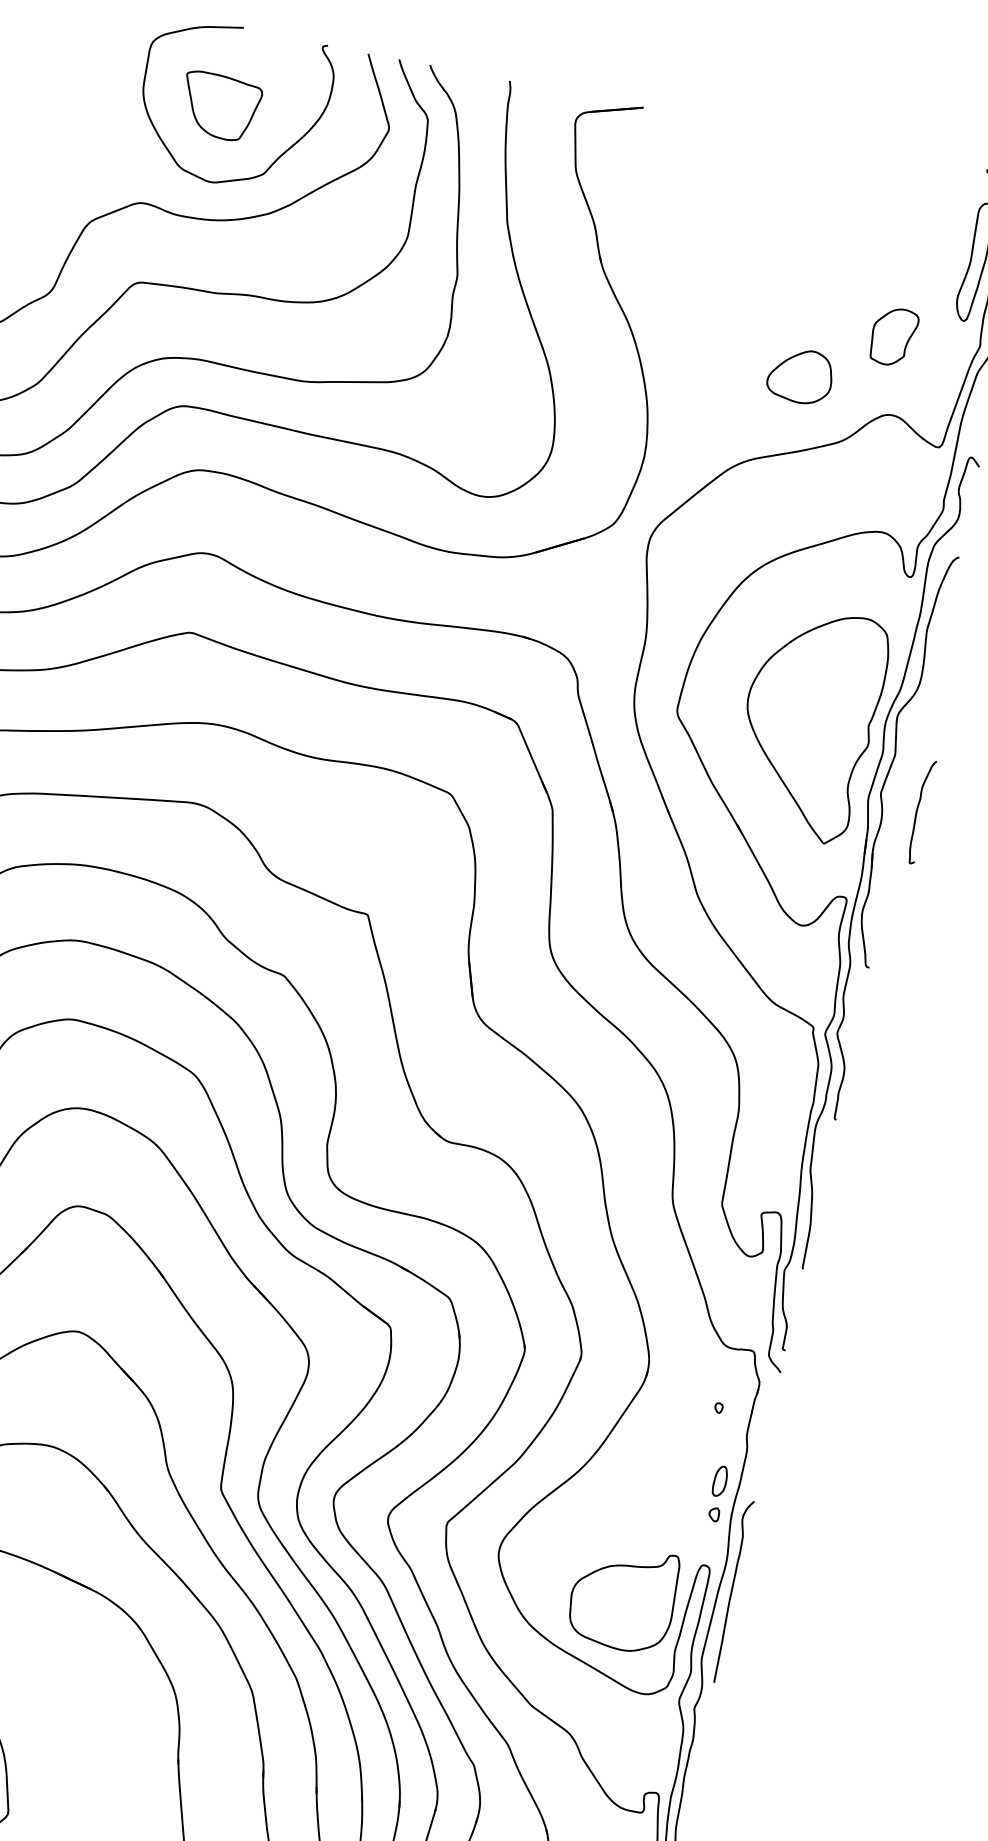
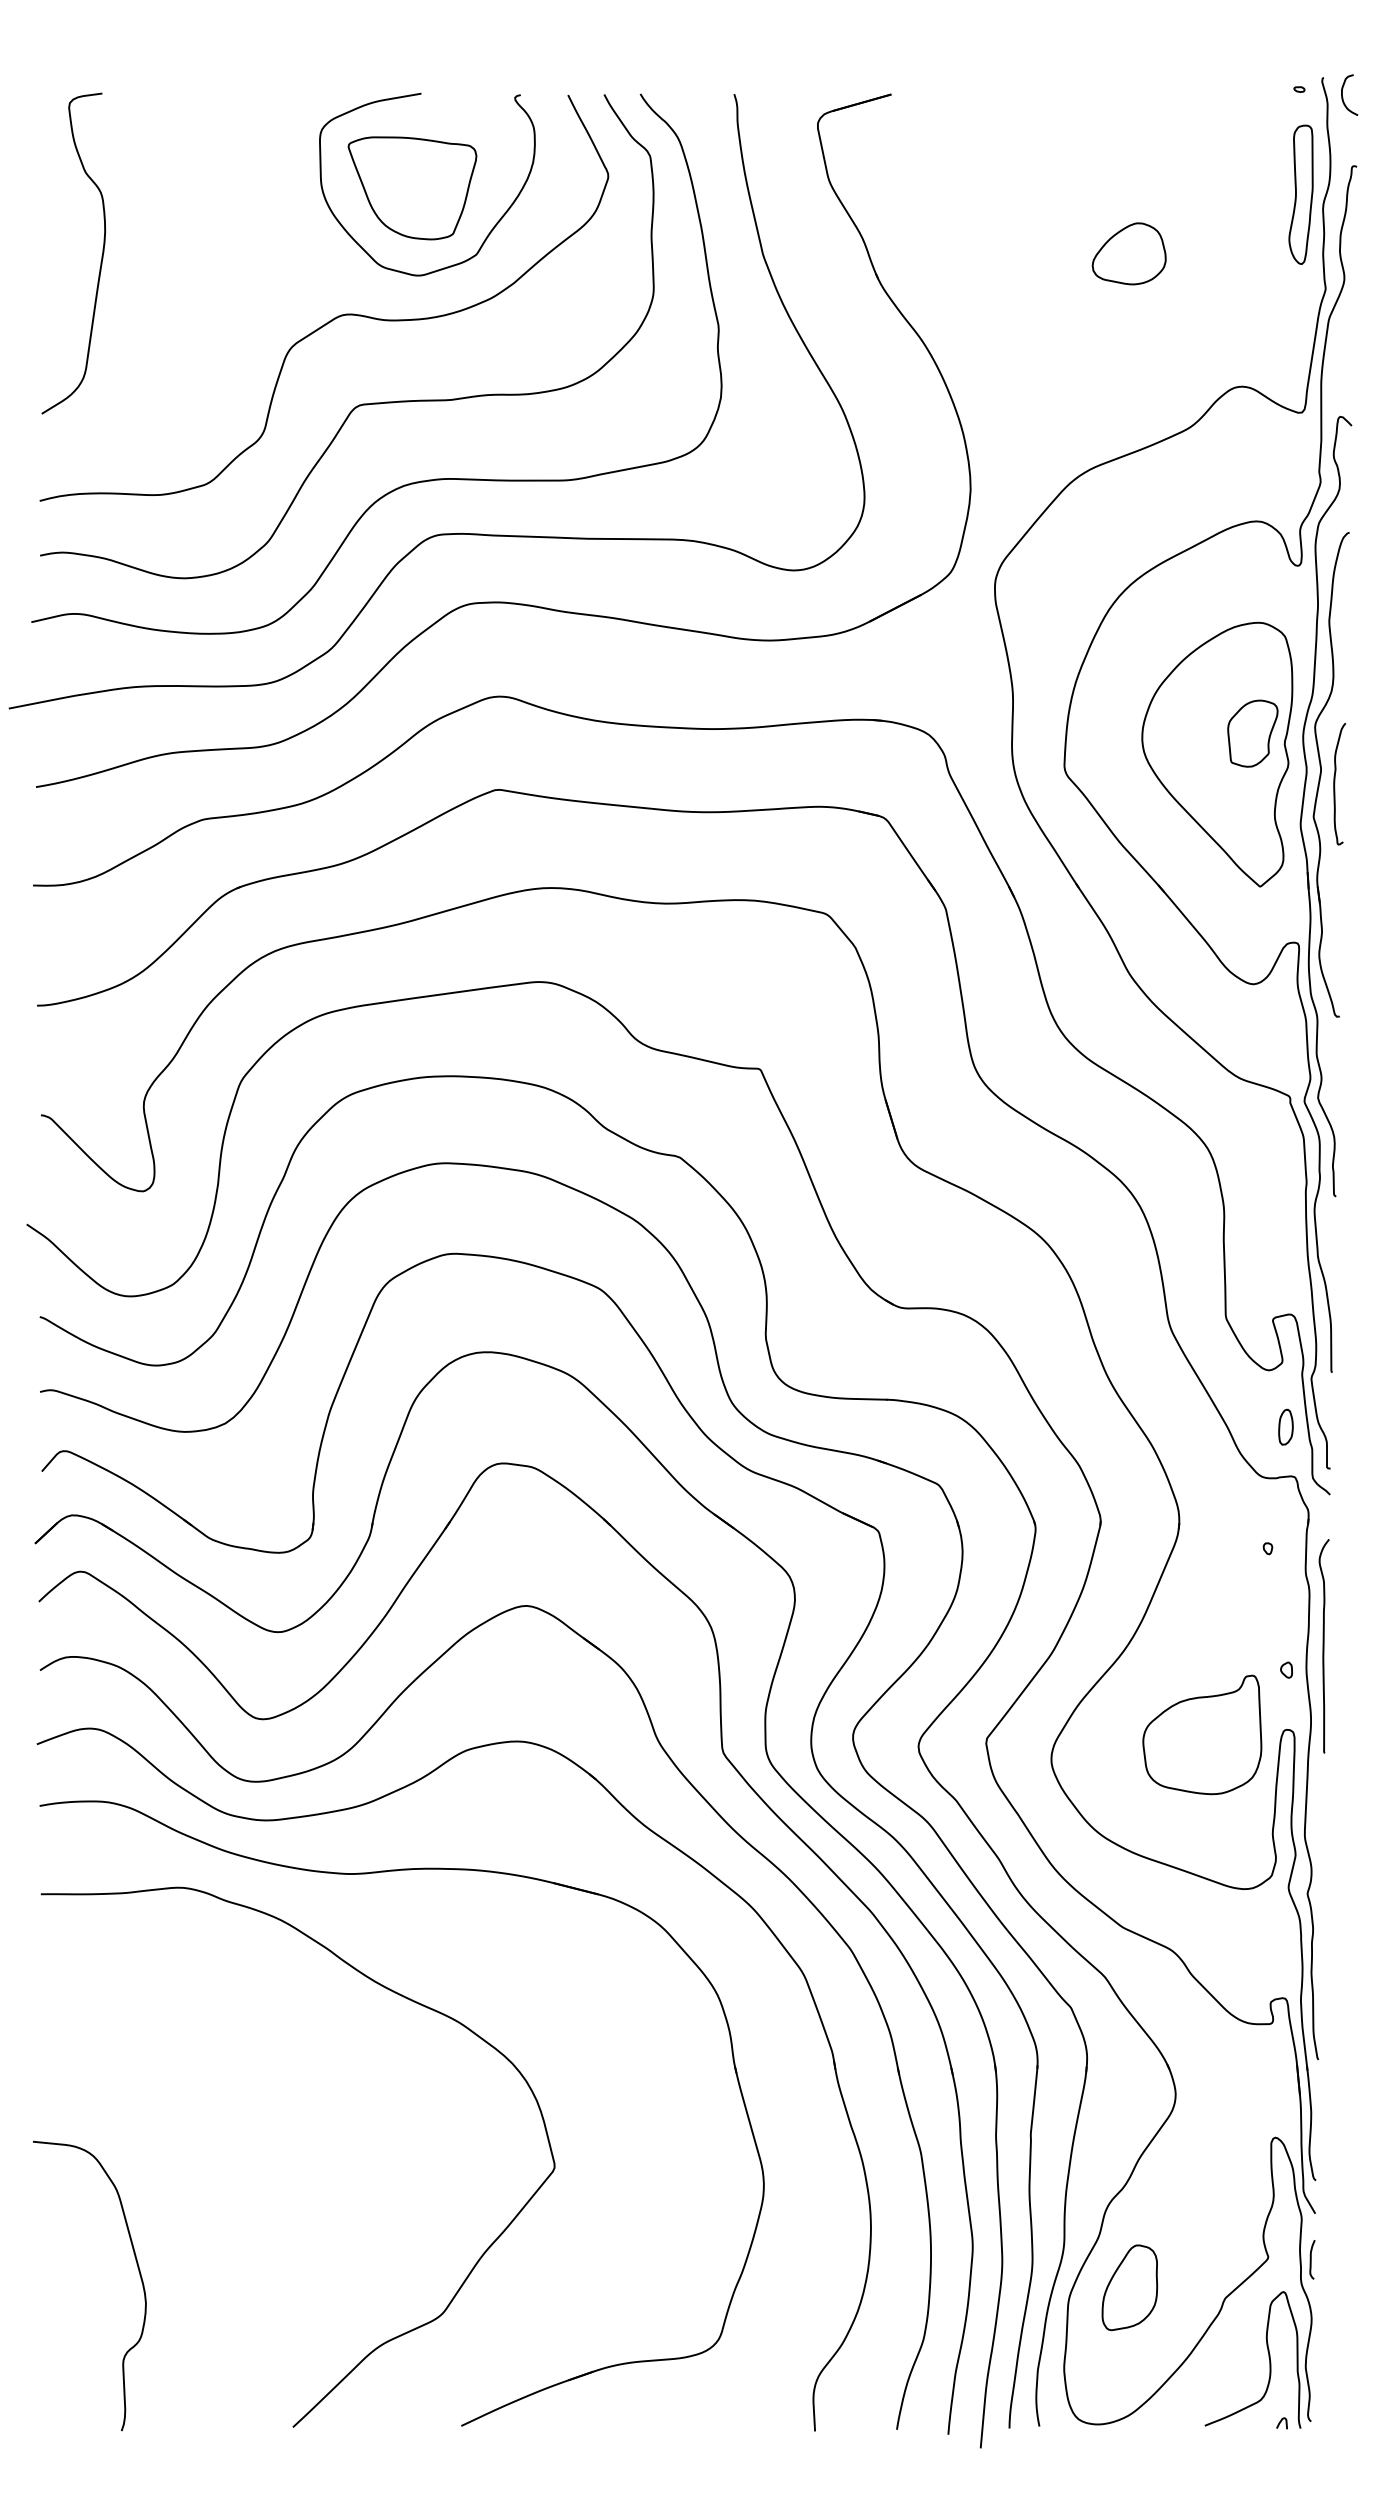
part: (220, 107) -> (412, 188), size x1.43
part: (893, 336) -> (1252, 733), moved
part: (799, 375) -> (1128, 253), moved
curve: (917, 811) -> (1335, 784), moved
part: (719, 1480) -> (1285, 1426), moved
curve: (731, 1591) -> (1323, 1646), moved
part: (623, 1597) -> (1202, 1734), moved

